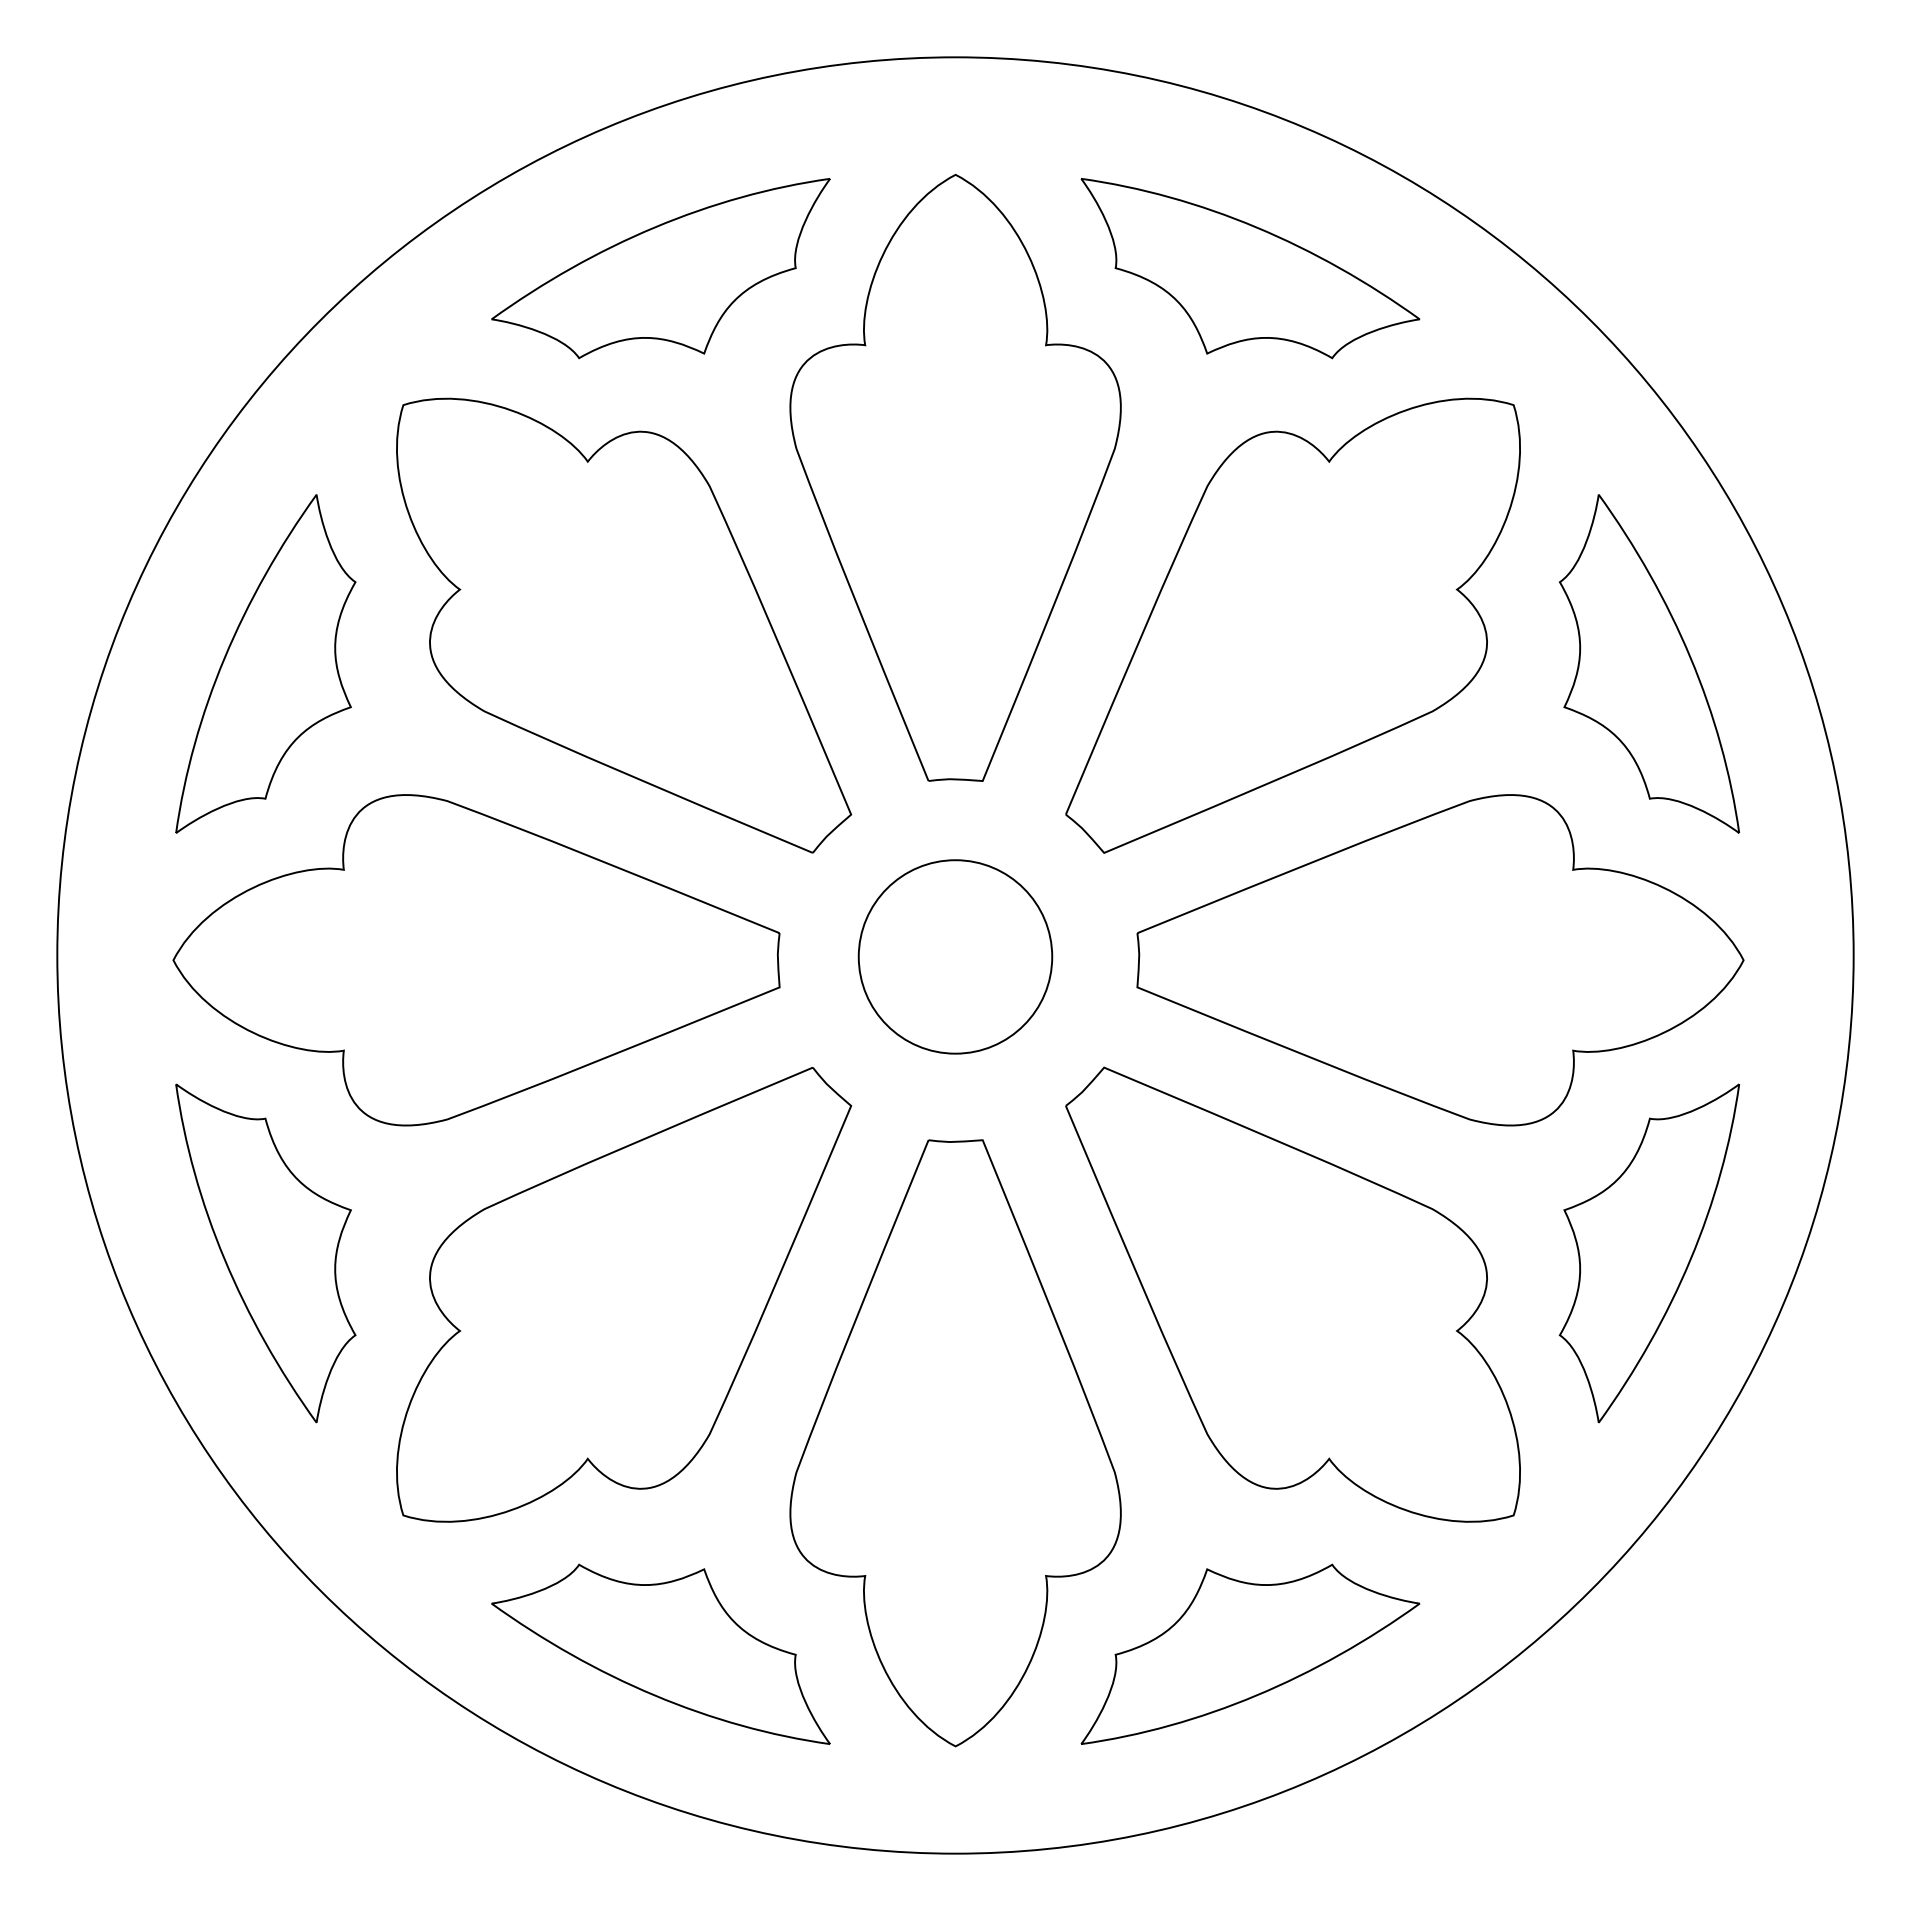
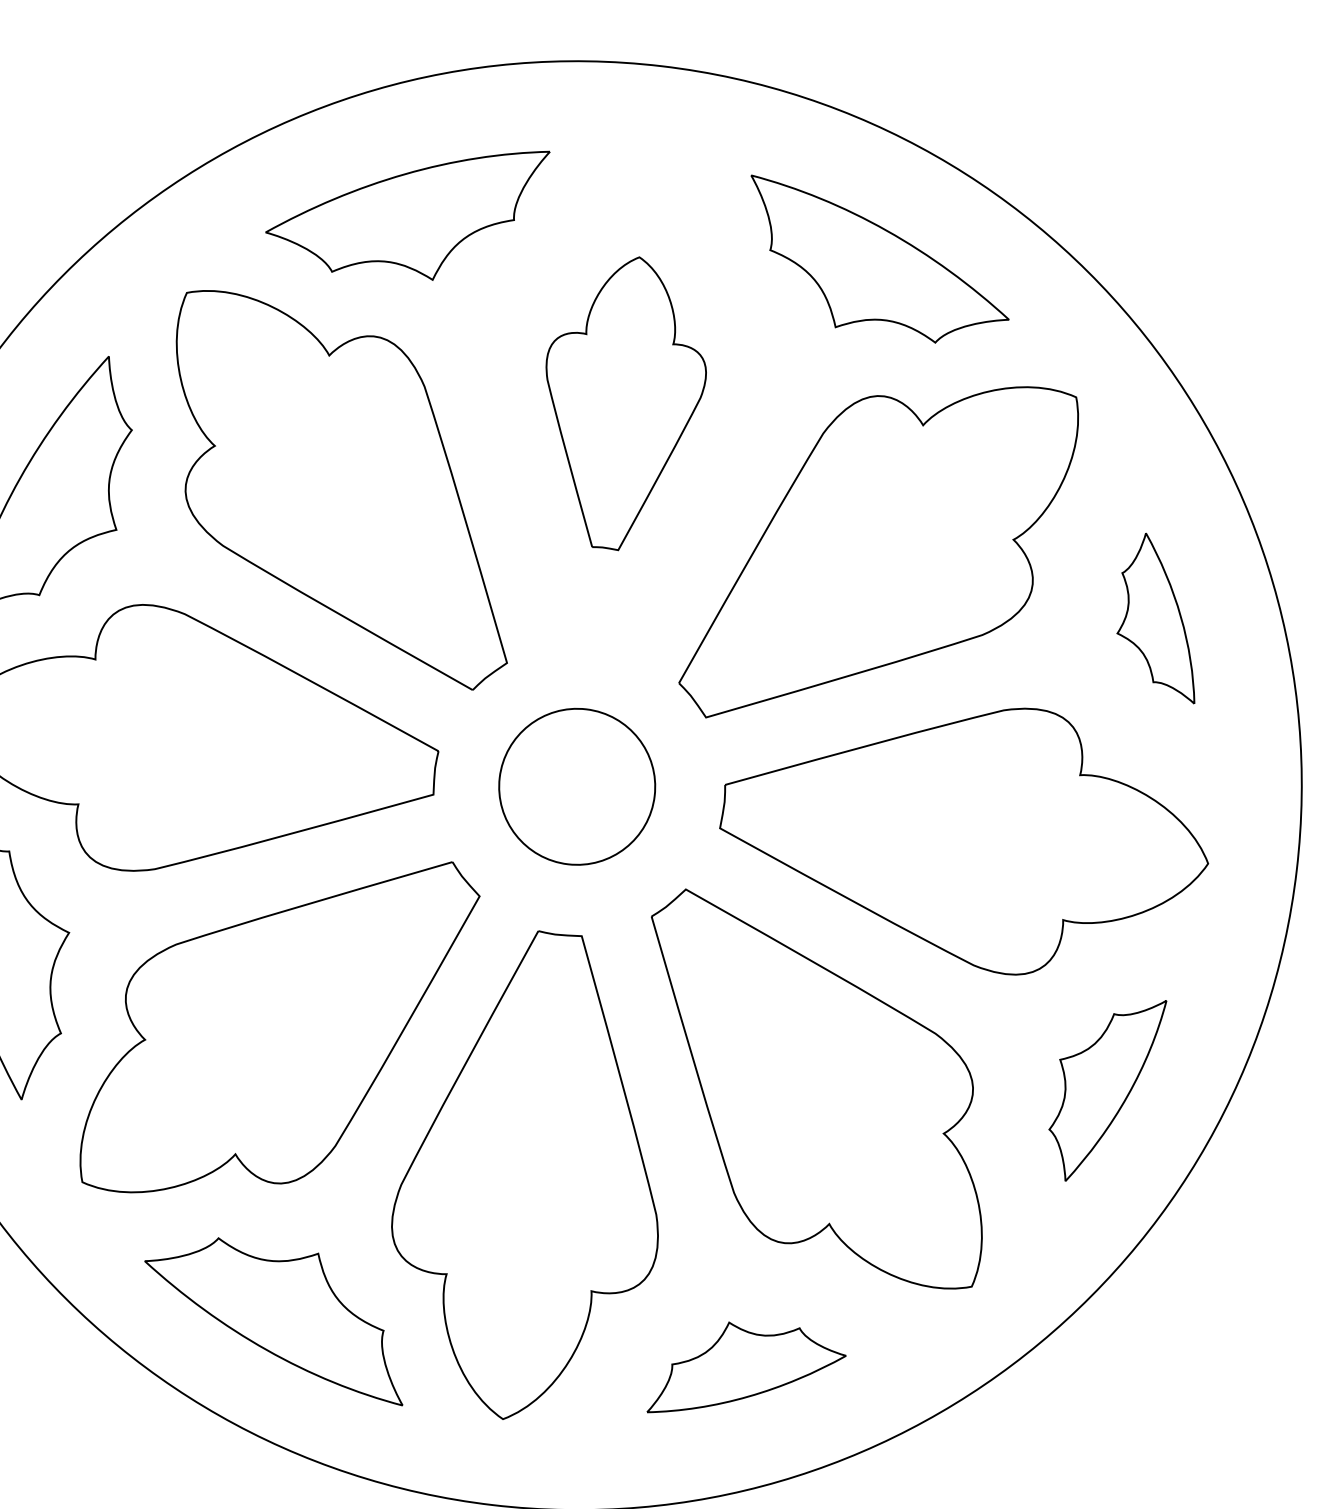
part: (955, 477) -> (622, 402), size x0.6
part: (1649, 663) -> (1160, 617), size x0.6
part: (1648, 1253) -> (1104, 1089), size x0.7
part: (1250, 1653) -> (747, 1372), size x0.7

